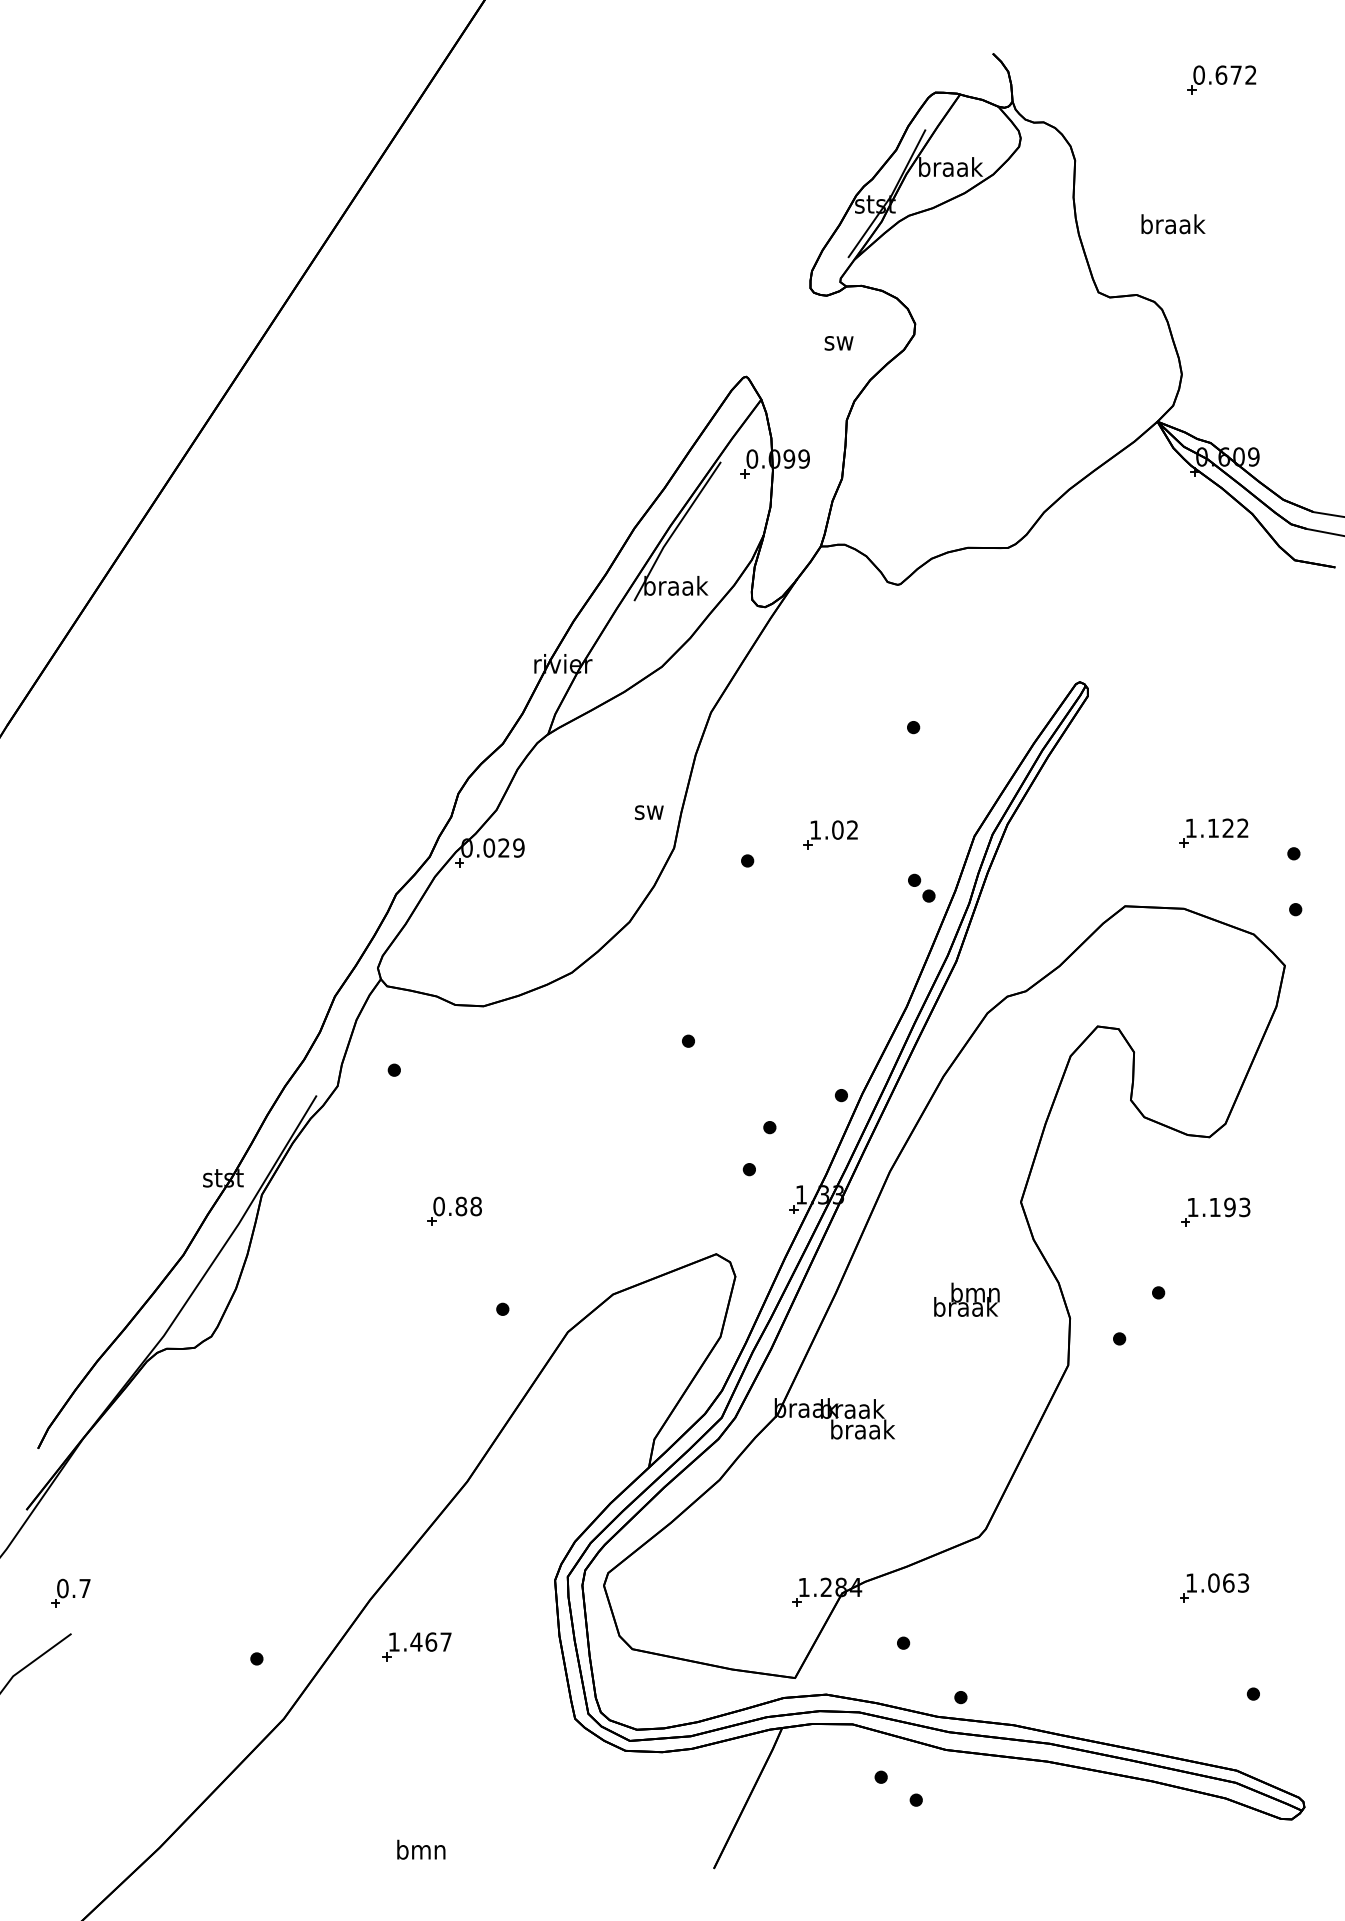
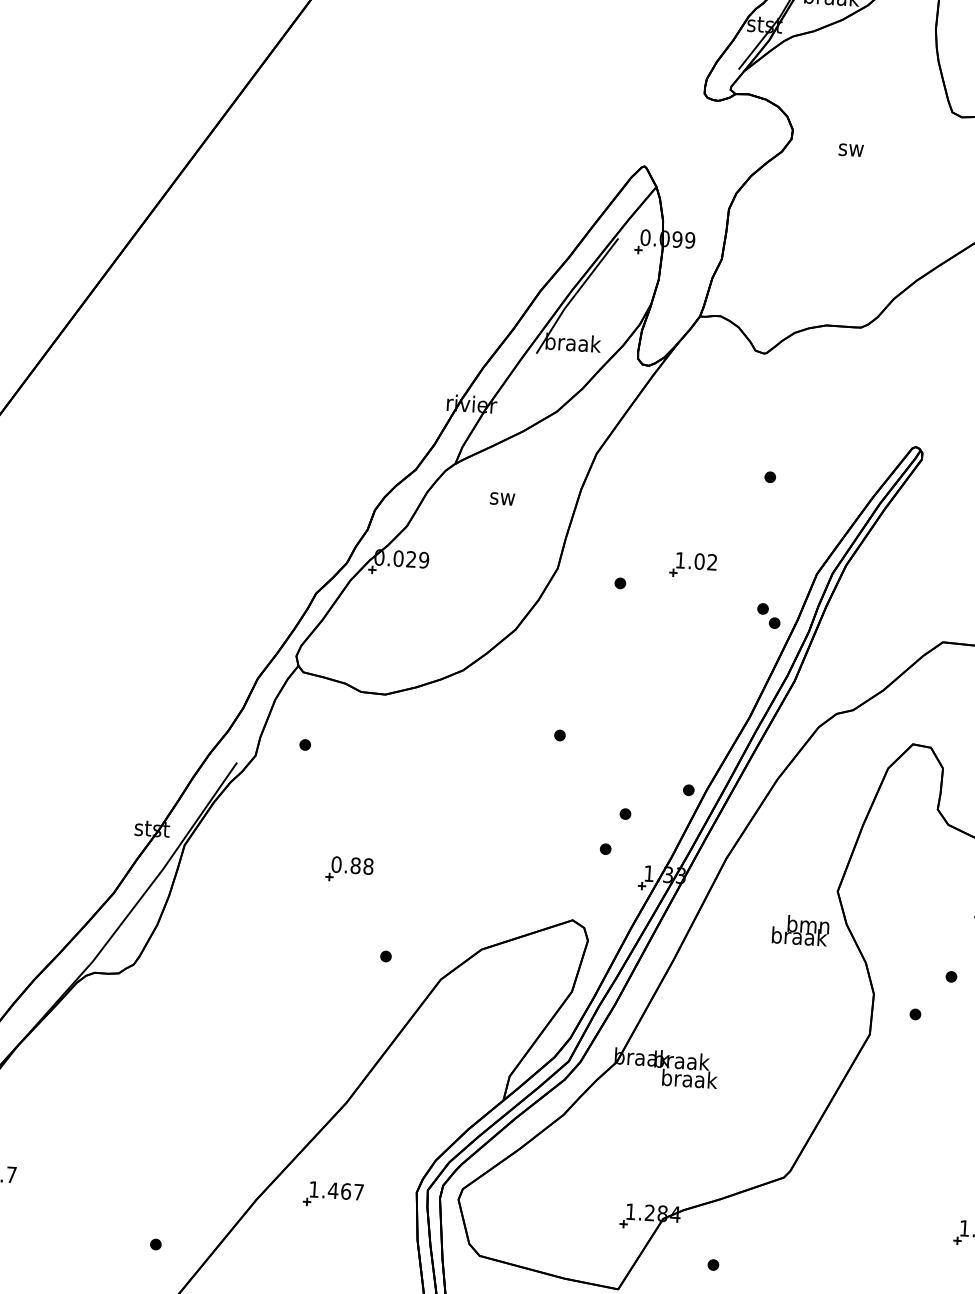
text: (838, 343) -> (850, 150), moved
text: (649, 812) -> (502, 498), moved
text: (966, 1299) -> (800, 930), moved
part: (416, 1646) -> (333, 1194), moved

